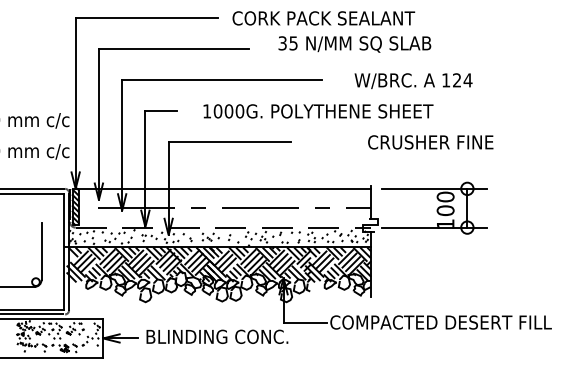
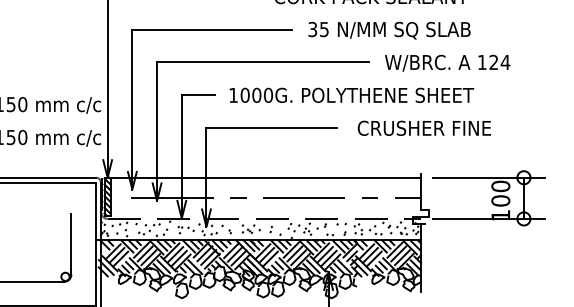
text: (354, 44) -> (389, 30), moved
text: (413, 81) -> (447, 63), moved
text: (318, 111) -> (351, 95), moved
text: (430, 142) -> (424, 128), moved

